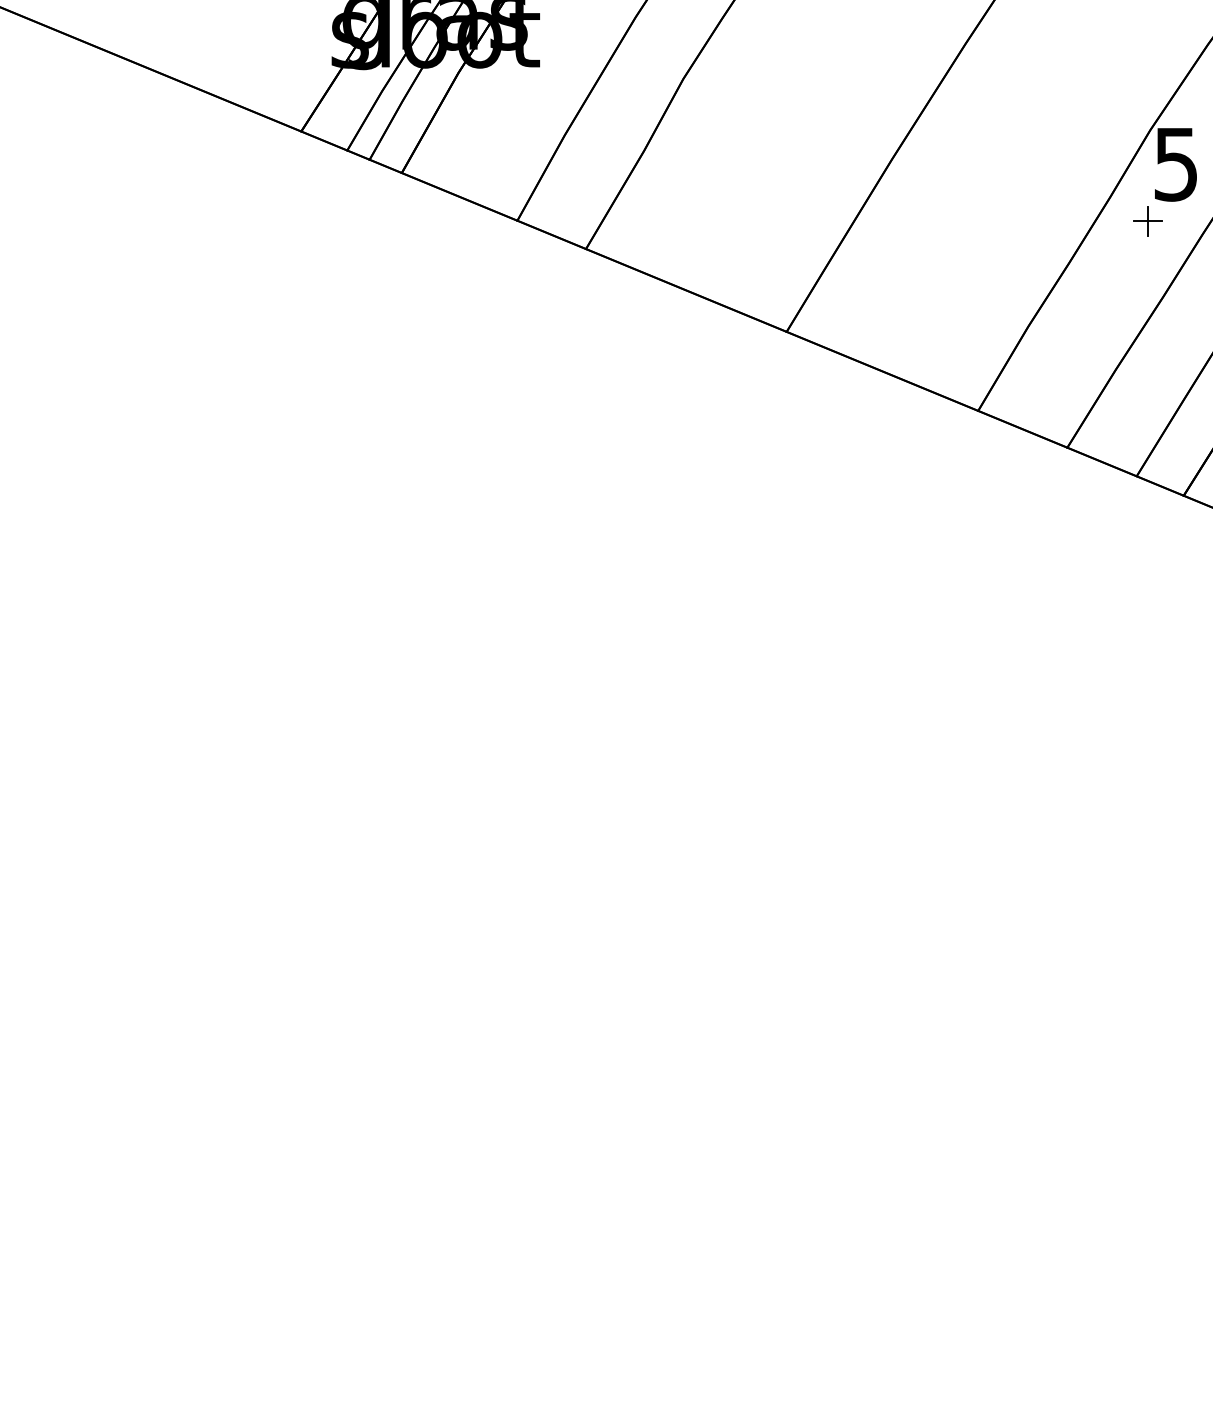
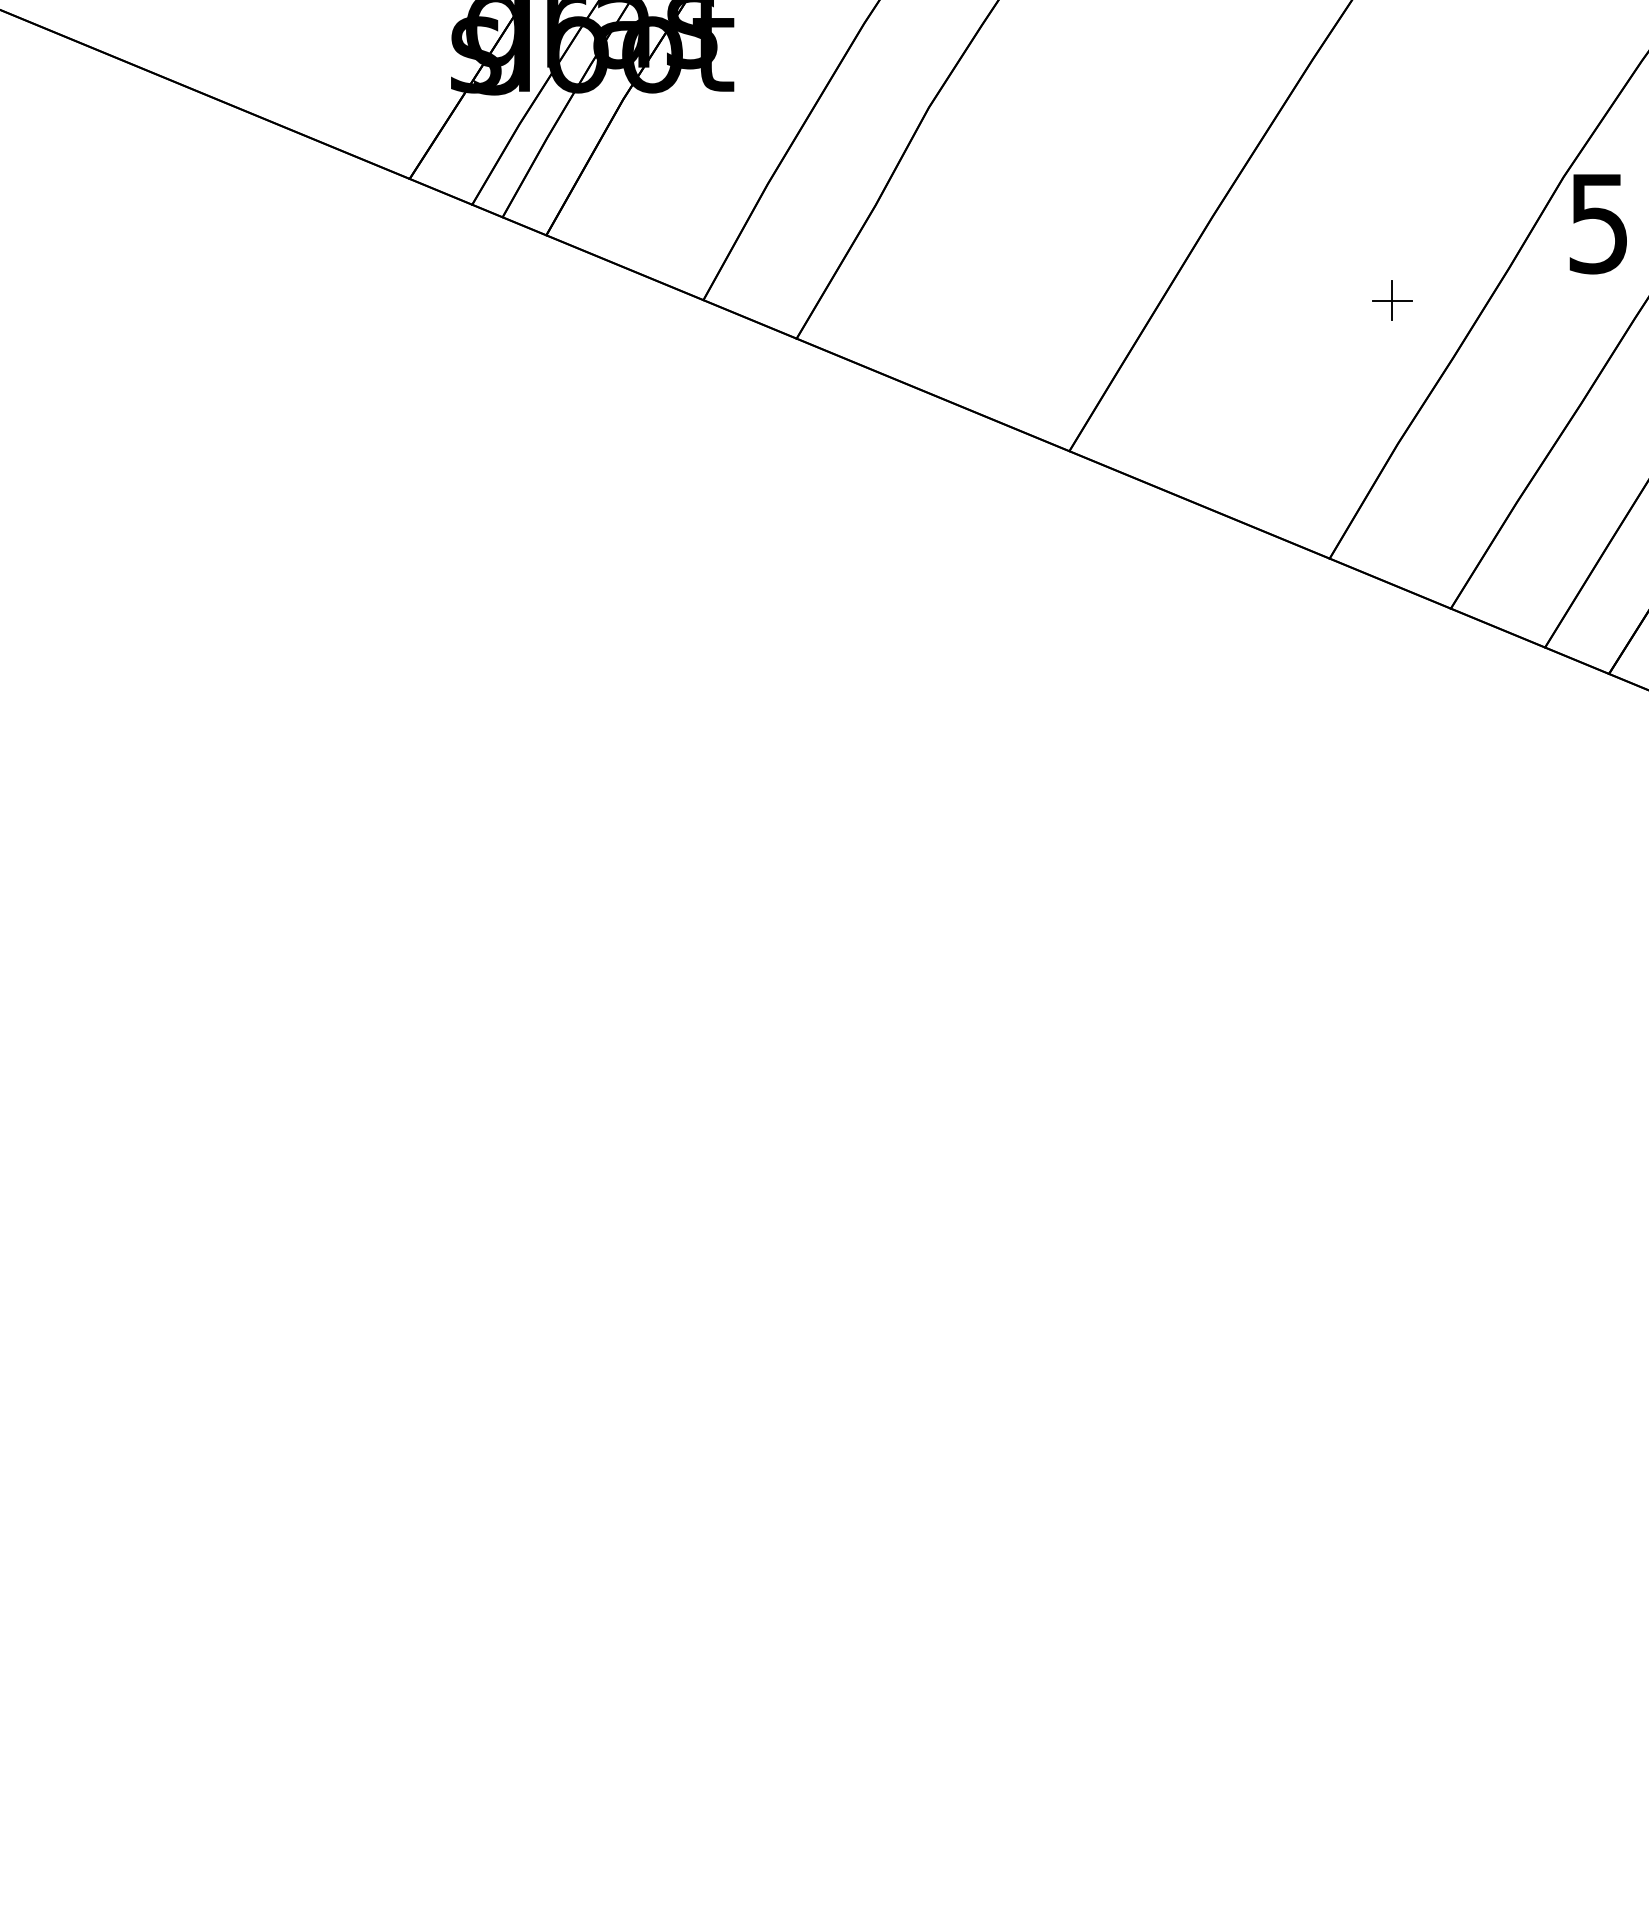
part: (1148, 220) -> (1392, 300), moved

